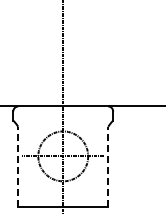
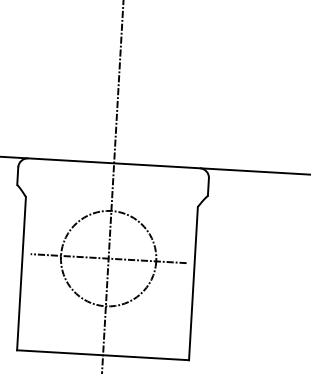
line: (18, 166) -> (22, 273), dashed -> solid
line: (108, 166) -> (193, 282), dashed -> solid

